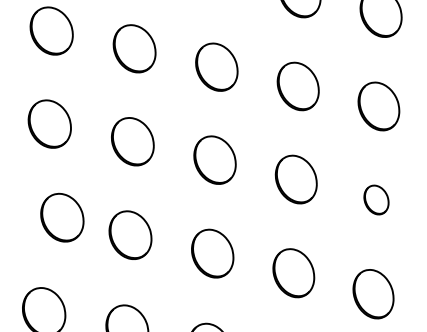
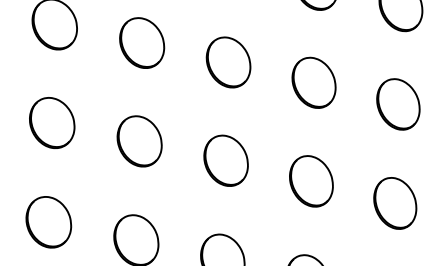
part: (376, 199) -> (398, 103), size x1.67
part: (62, 217) -> (52, 122), moved

